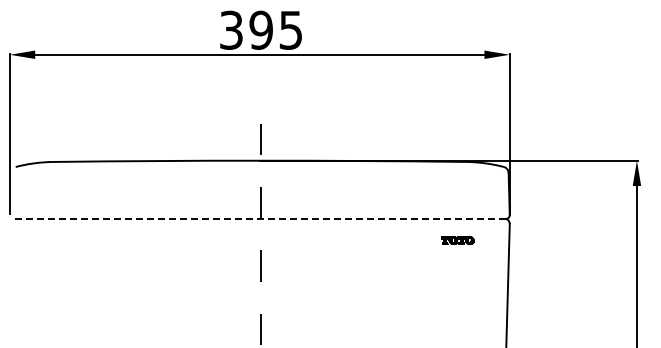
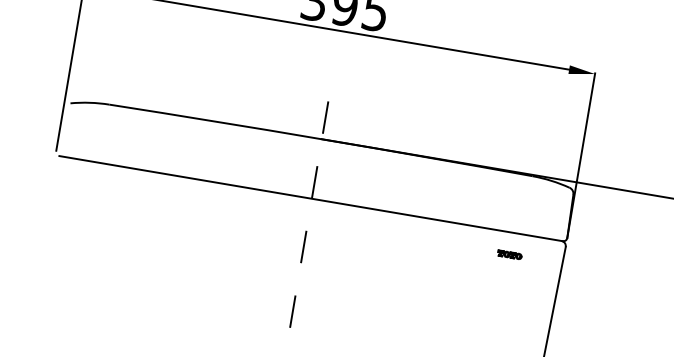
line: (259, 218) -> (310, 198), dashed -> solid
part: (458, 240) -> (510, 255), size x0.71

